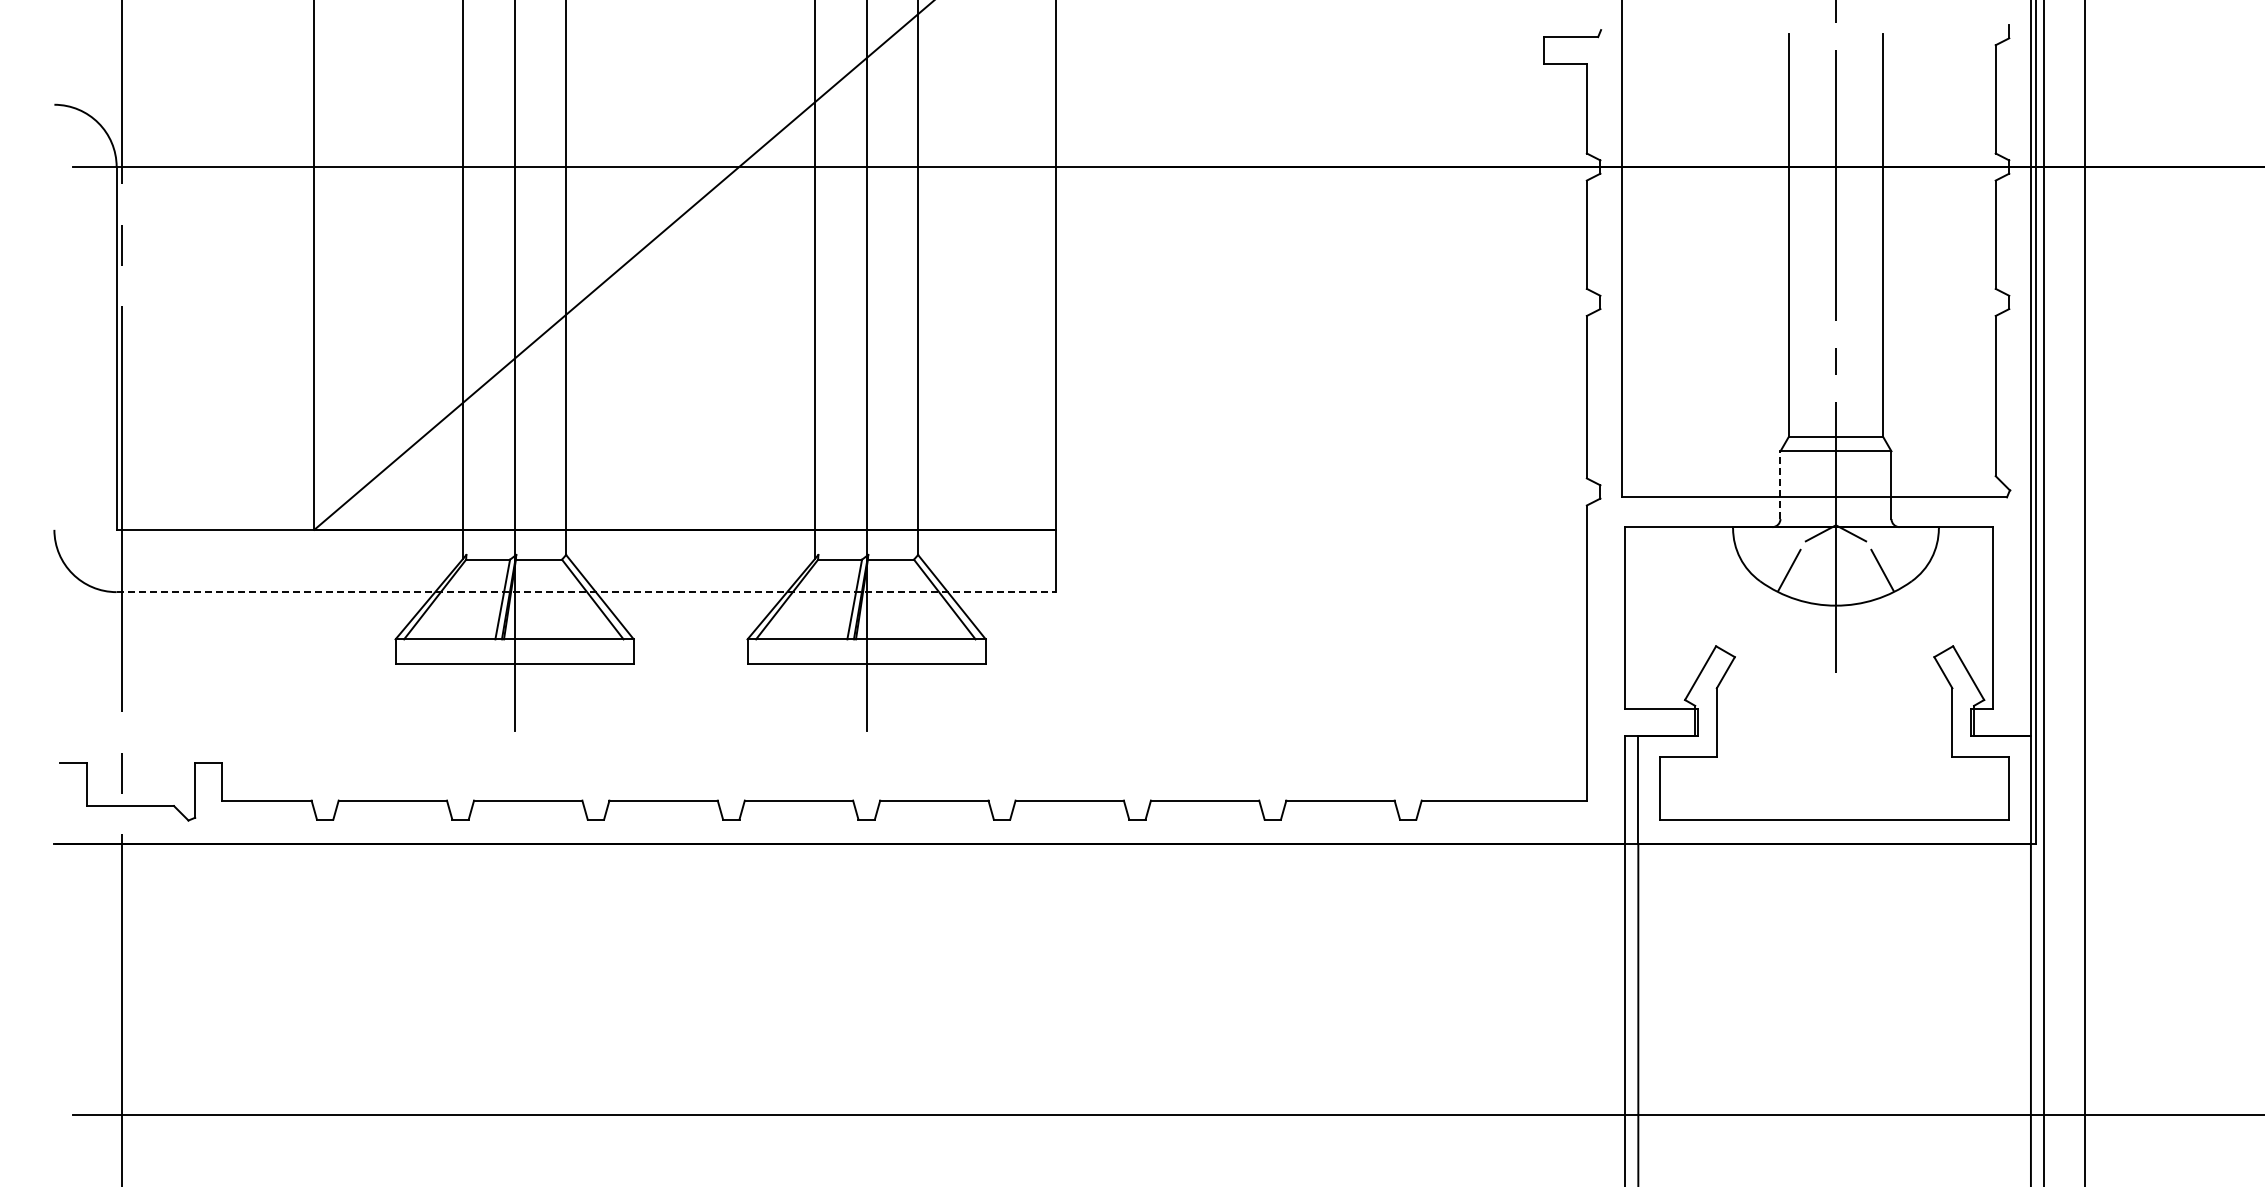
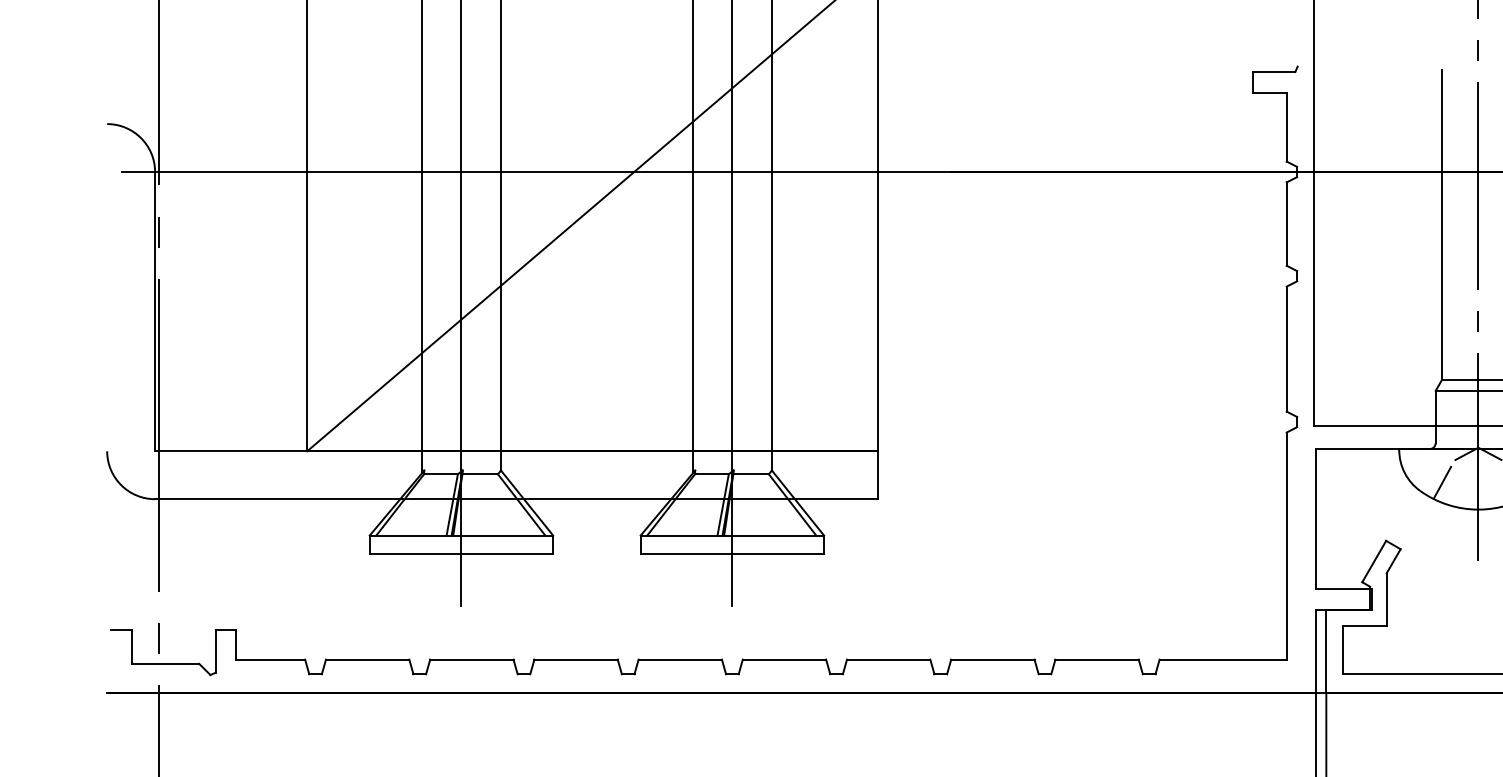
line: (1780, 485) -> (1435, 417), dashed -> solid
line: (586, 592) -> (516, 499), dashed -> solid

